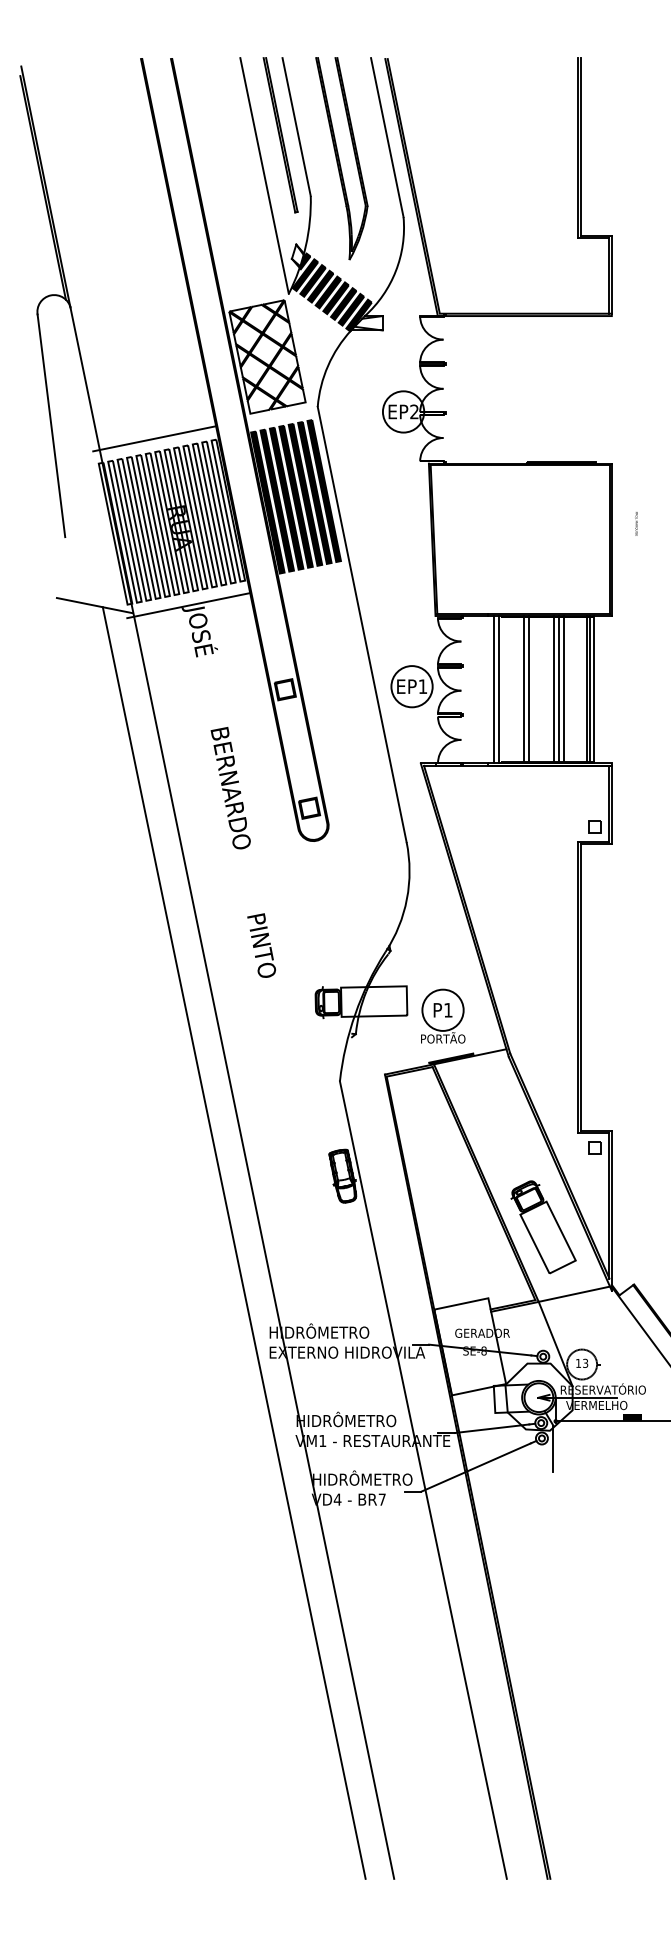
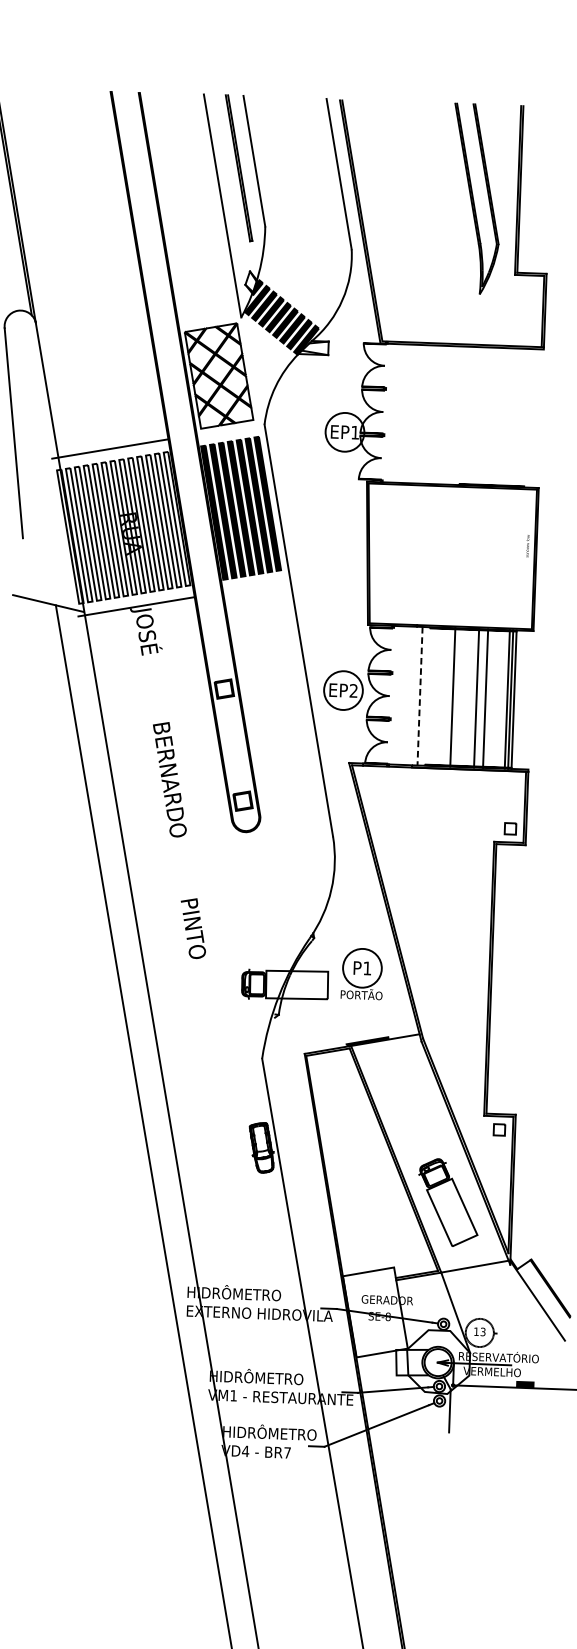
part: (341, 158) -> (475, 198), moved
text: (414, 411) -> (355, 432), EP2 -> EP1
text: (636, 523) -> (527, 545), moved
text: (422, 686) -> (353, 690), EP1 -> EP2
line: (493, 689) -> (419, 696), solid -> dashed
line: (498, 689) -> (424, 696), removed
line: (523, 689) -> (448, 697), removed
line: (558, 689) -> (480, 698), removed
part: (443, 1015) -> (362, 973), moved

